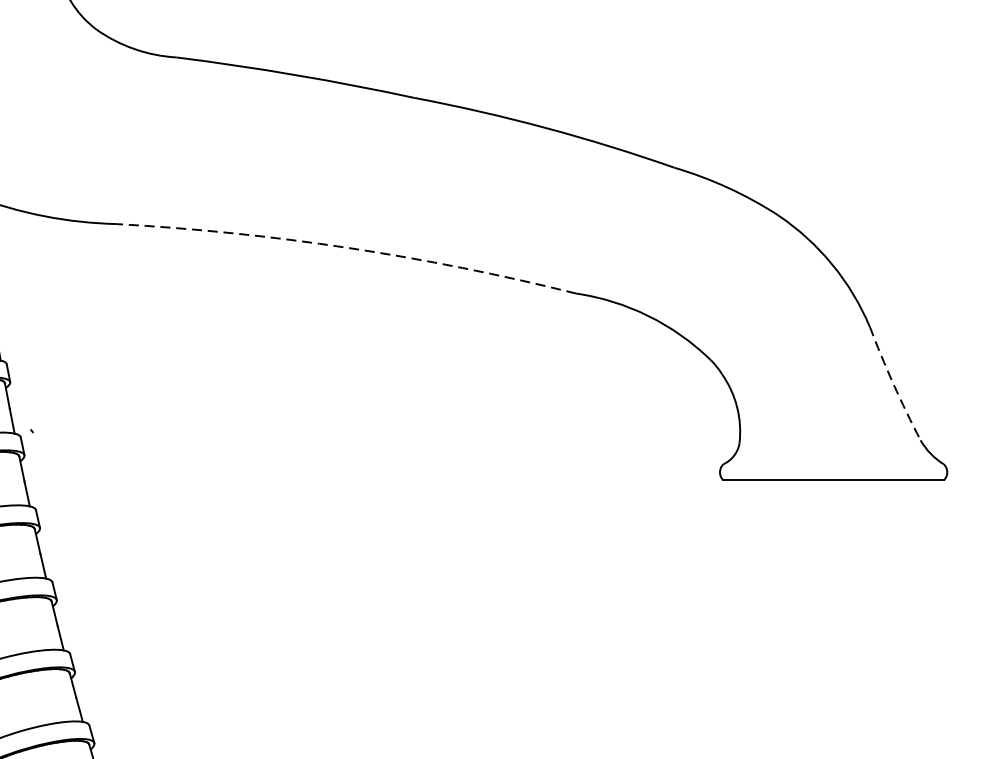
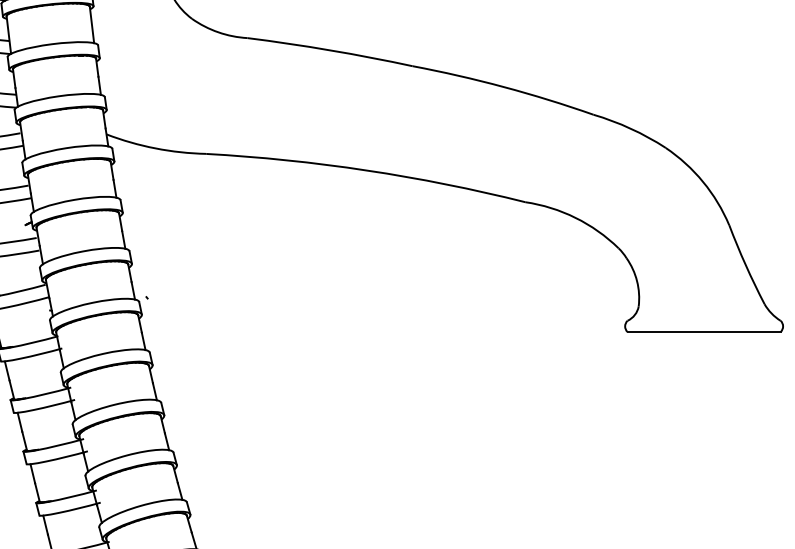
arc: (347, 247) -> (366, 170), dashed -> solid
arc: (893, 384) -> (745, 265), dashed -> solid

